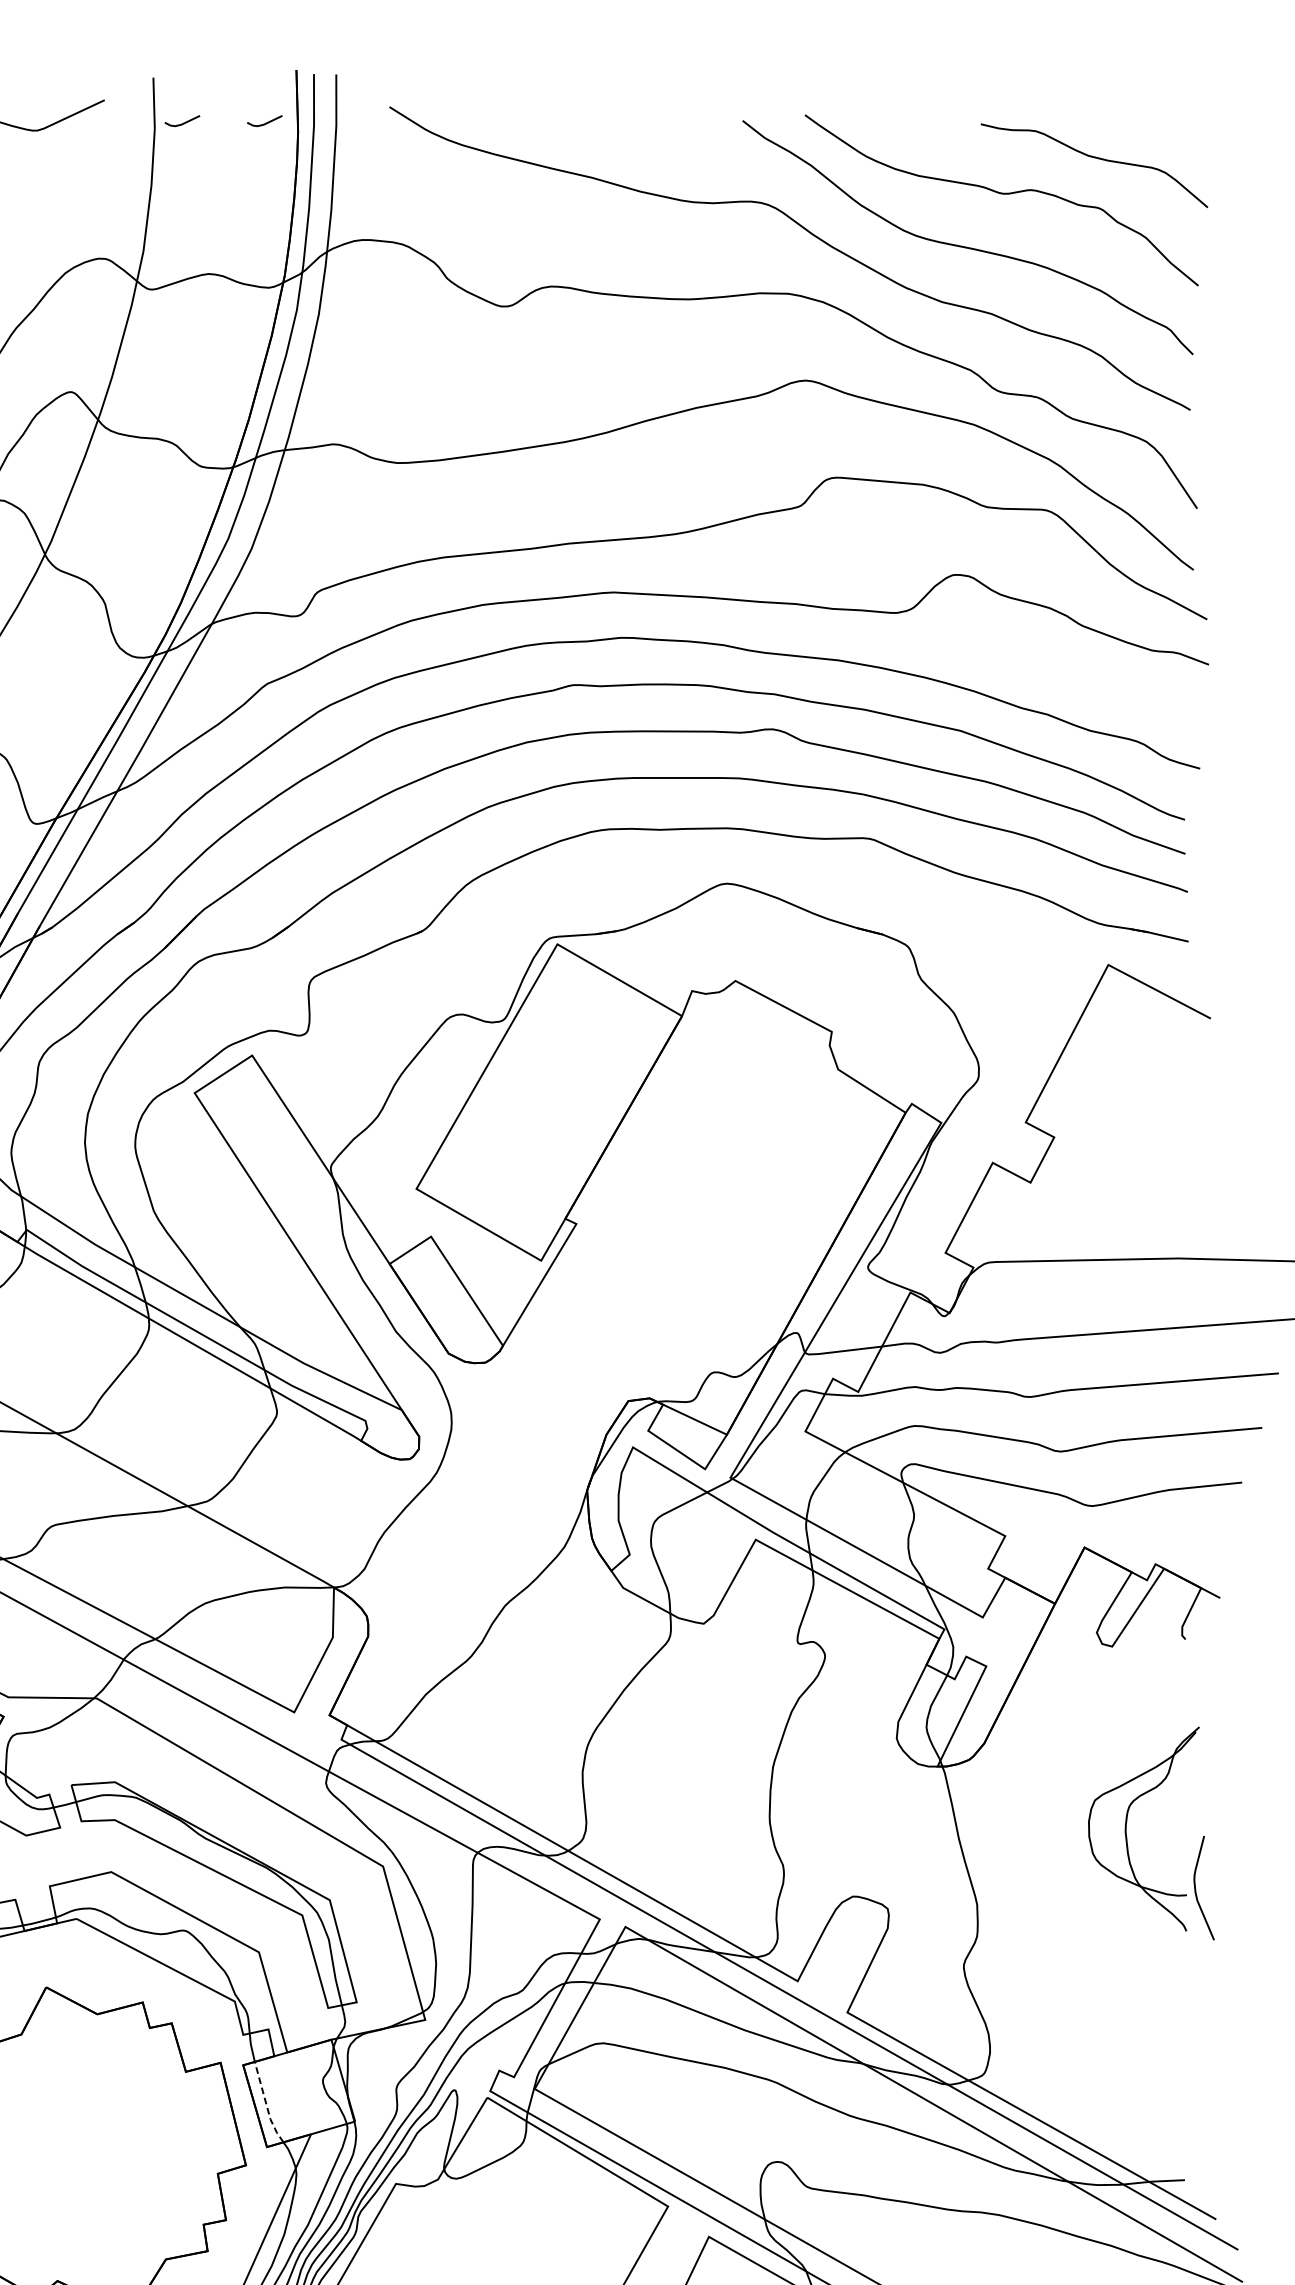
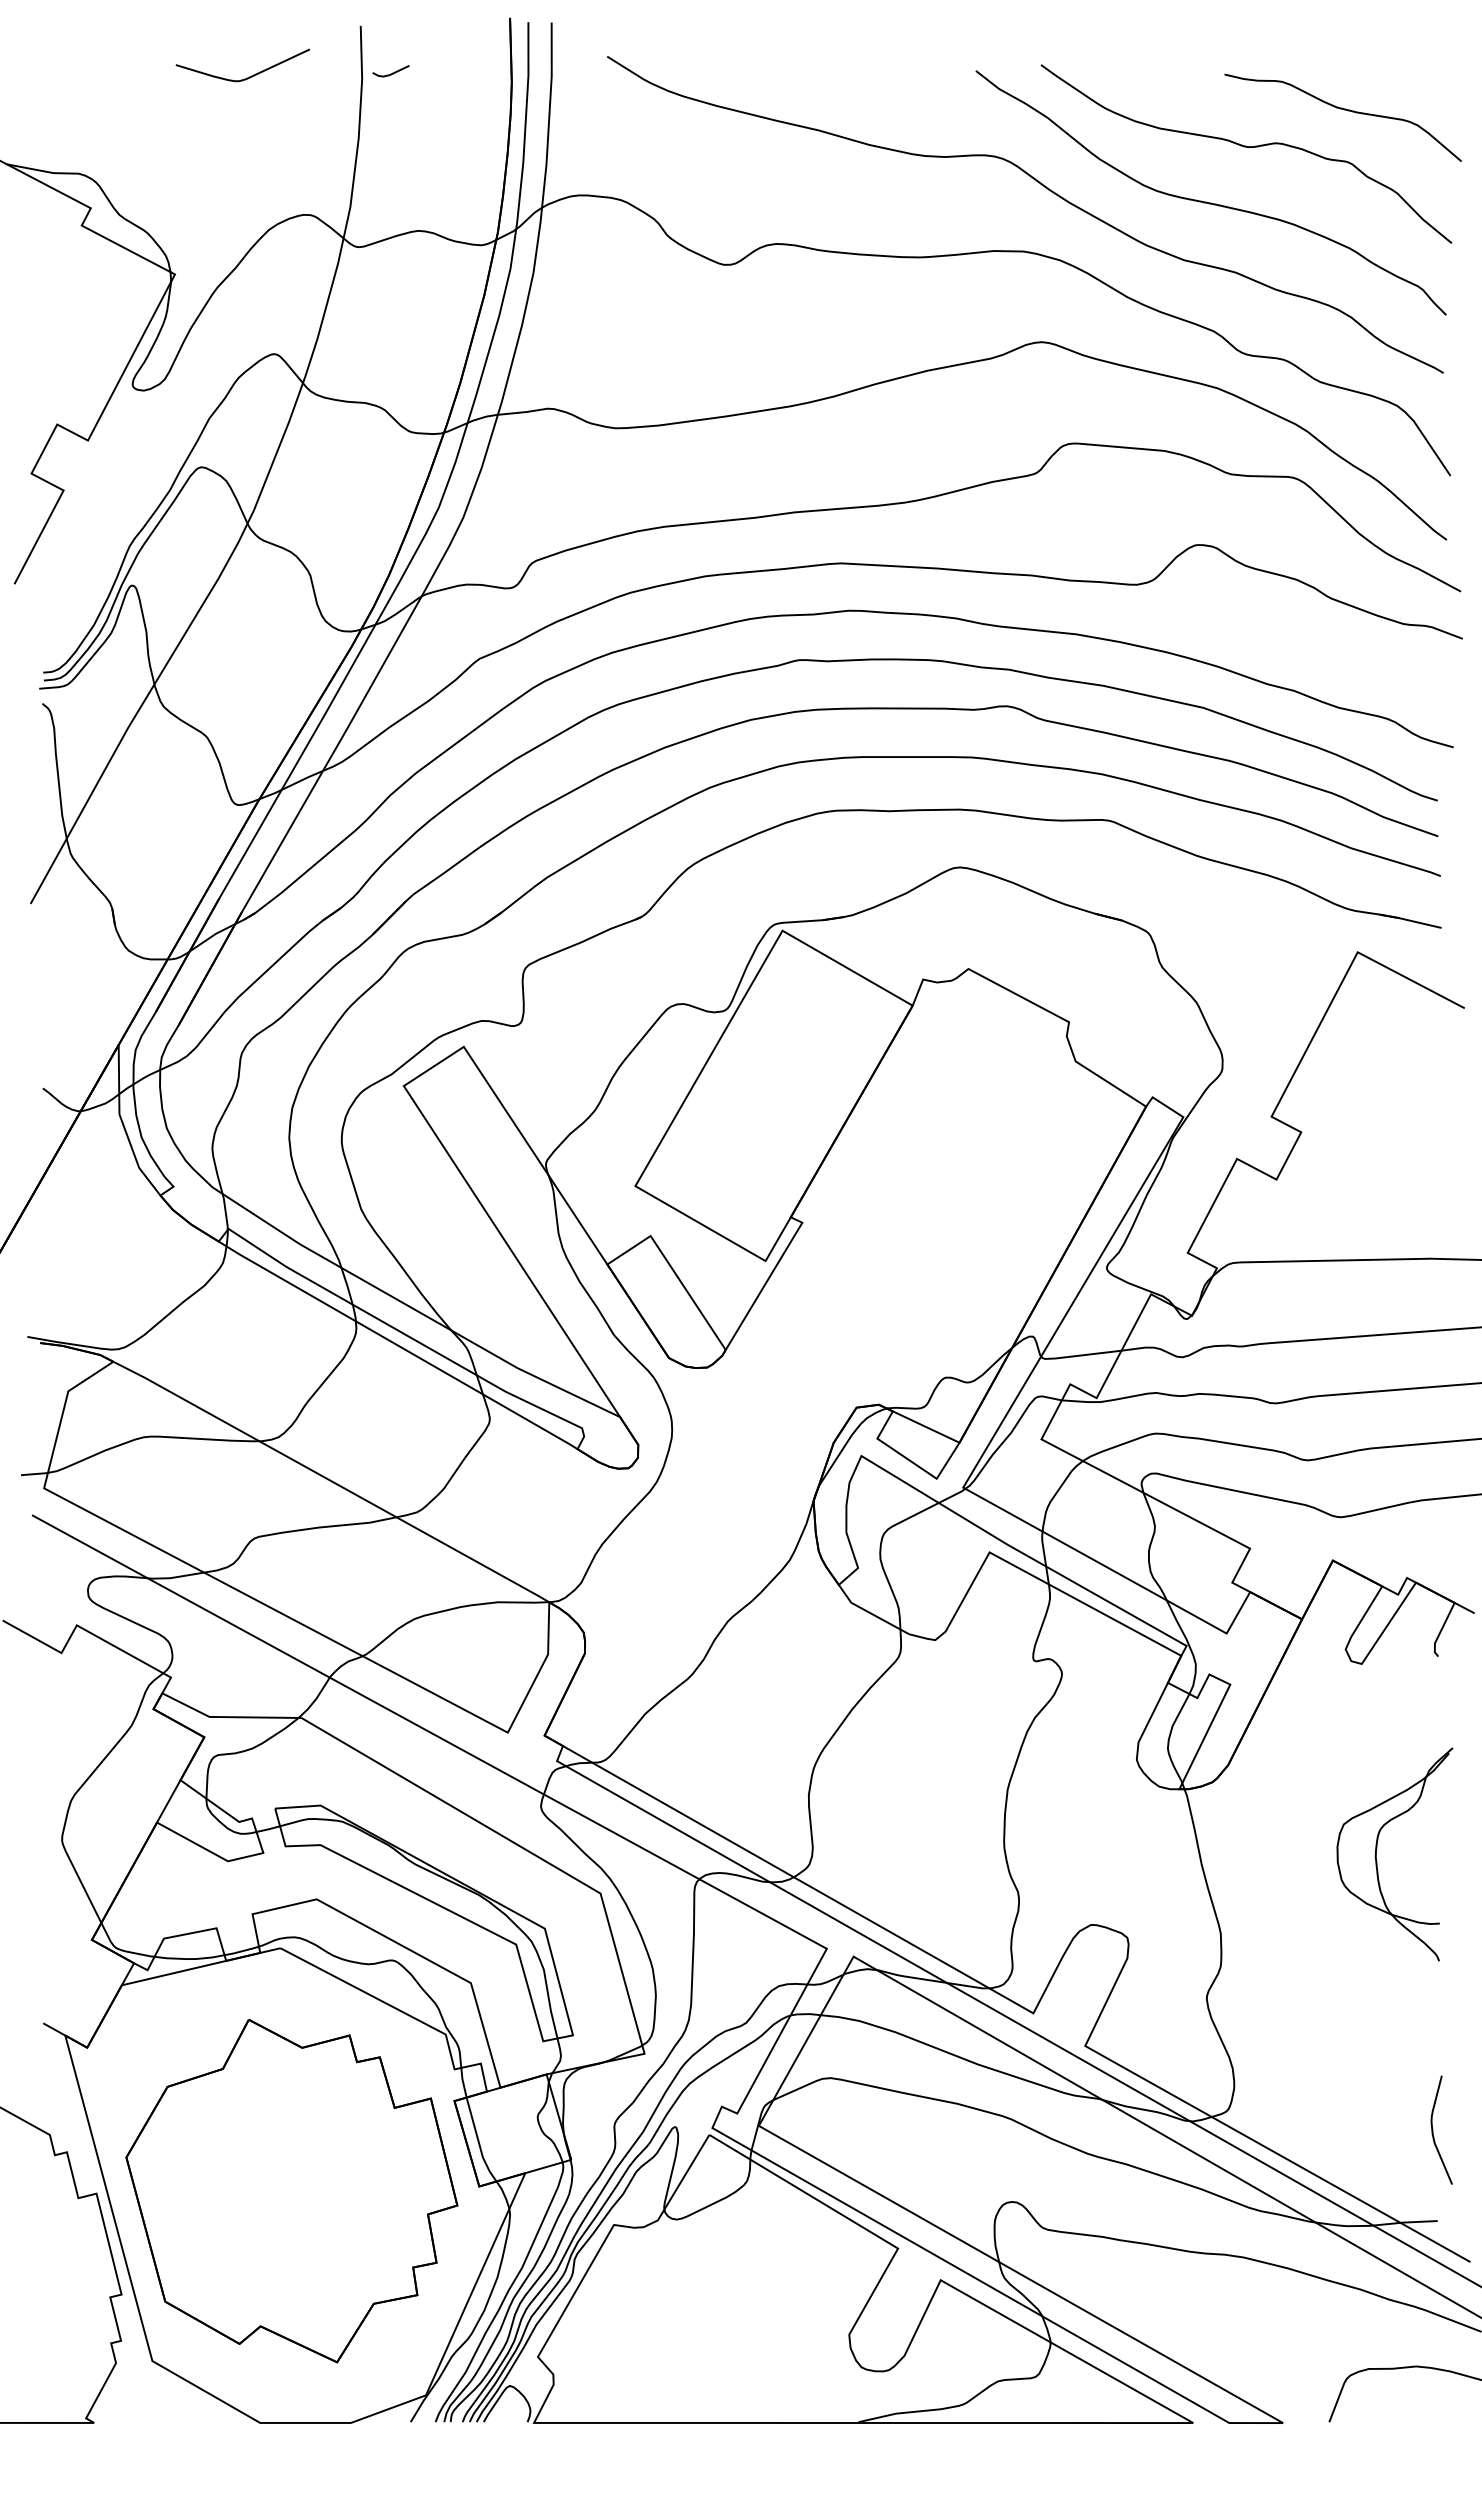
line: (264, 123) -> (476, 73), removed
curve: (1196, 1887) -> (1433, 2129), moved
line: (266, 2104) -> (478, 2142), dashed -> solid

